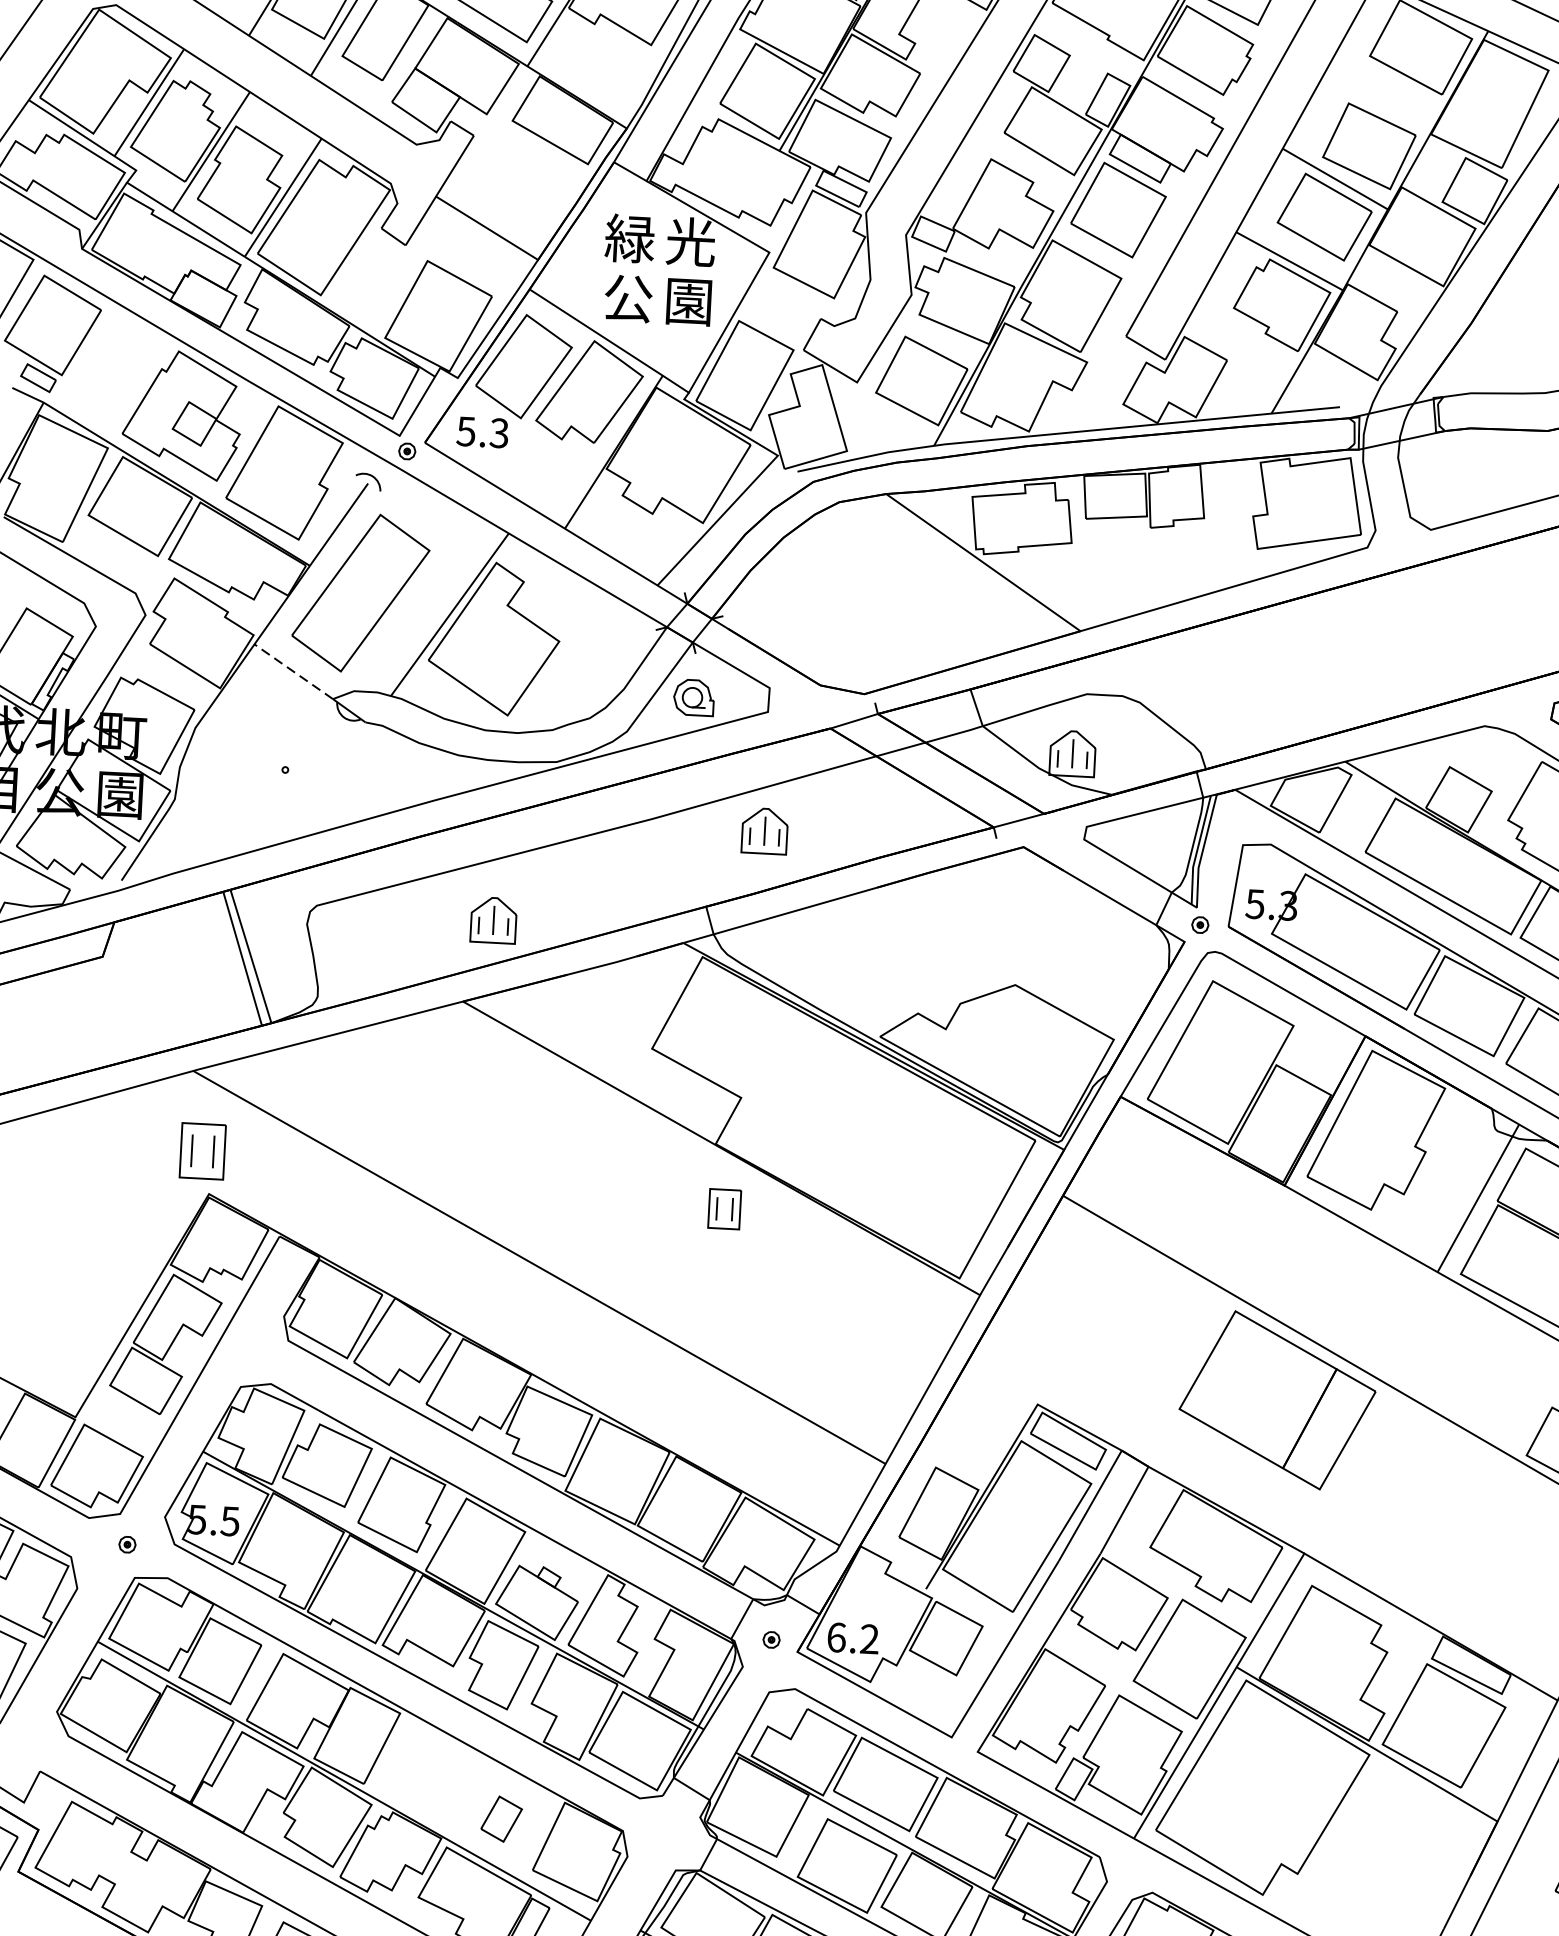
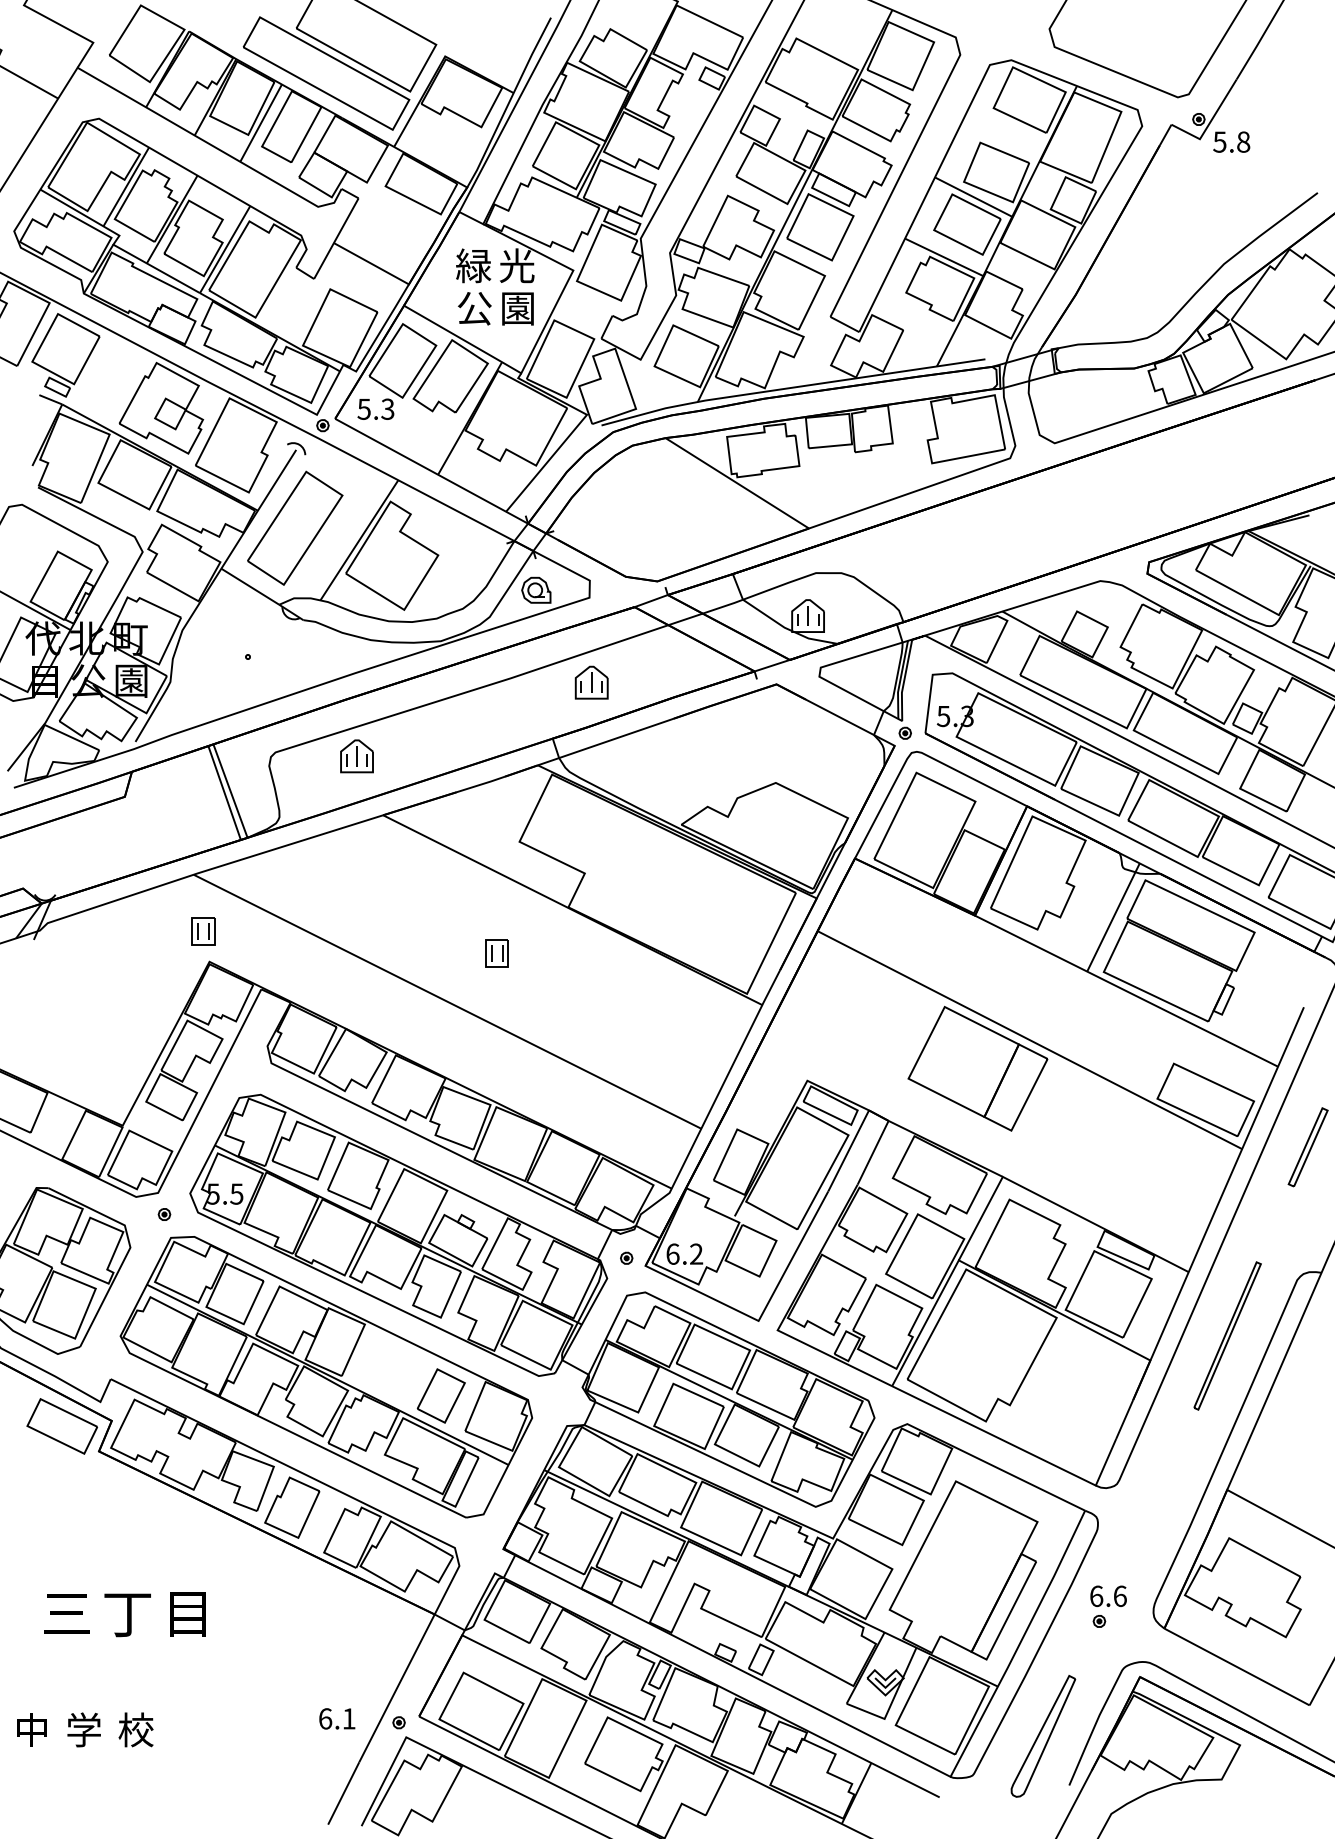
line: (292, 671) -> (249, 586), dashed -> solid
part: (493, 920) -> (356, 756), moved
part: (202, 1151) -> (203, 931), size x0.71
part: (723, 1209) -> (496, 953), moved
part: (500, 1818) -> (440, 1395), size x1.67

